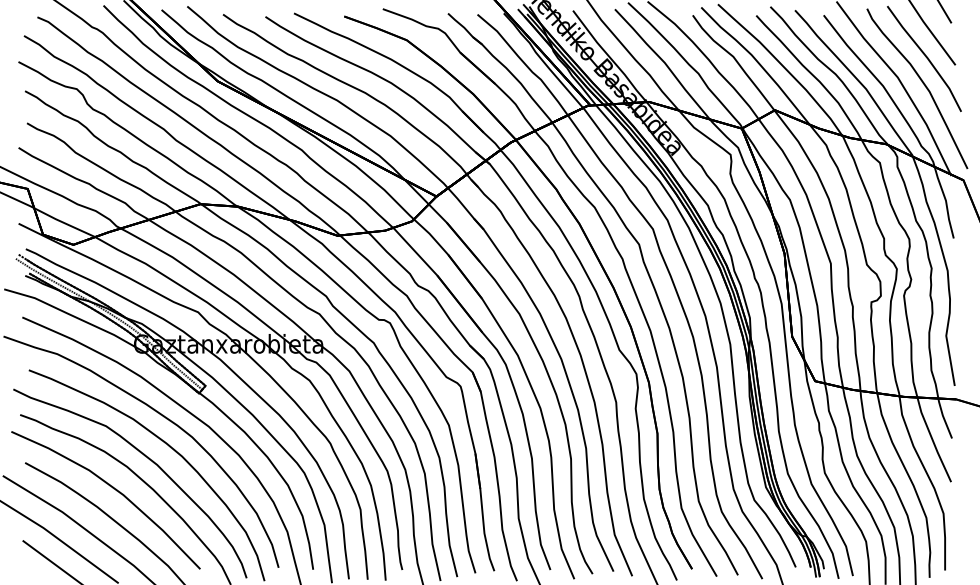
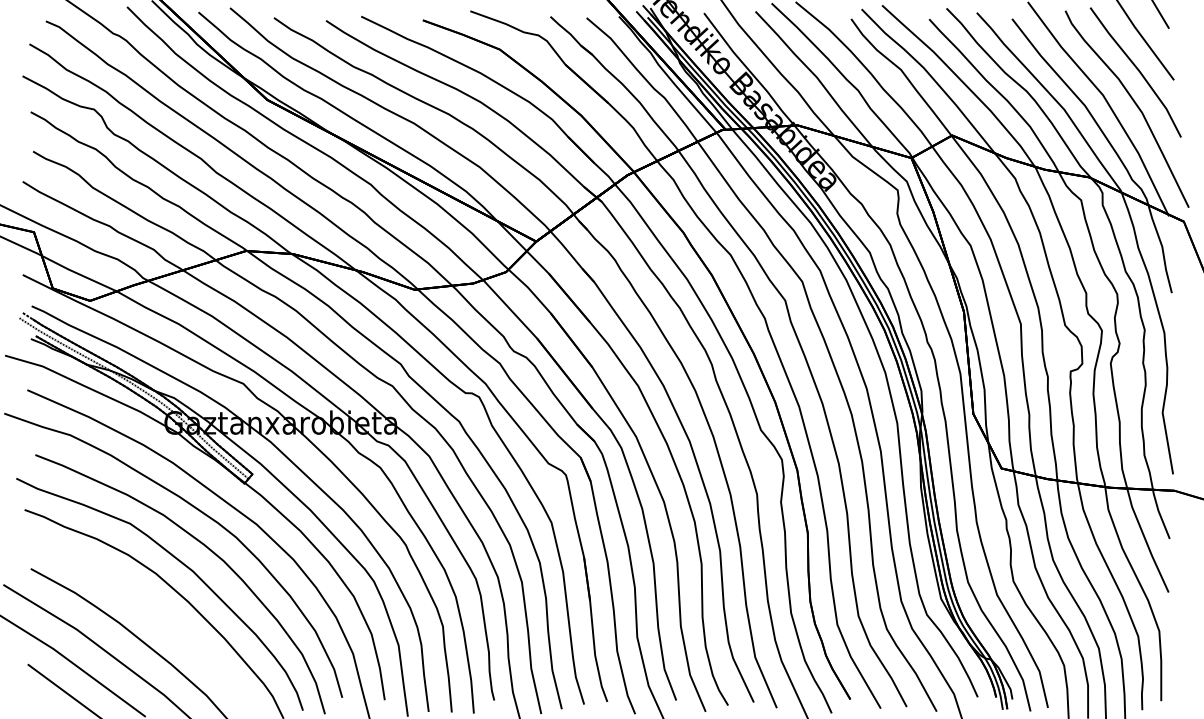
curve: (112, 488) -> (138, 600), removed

